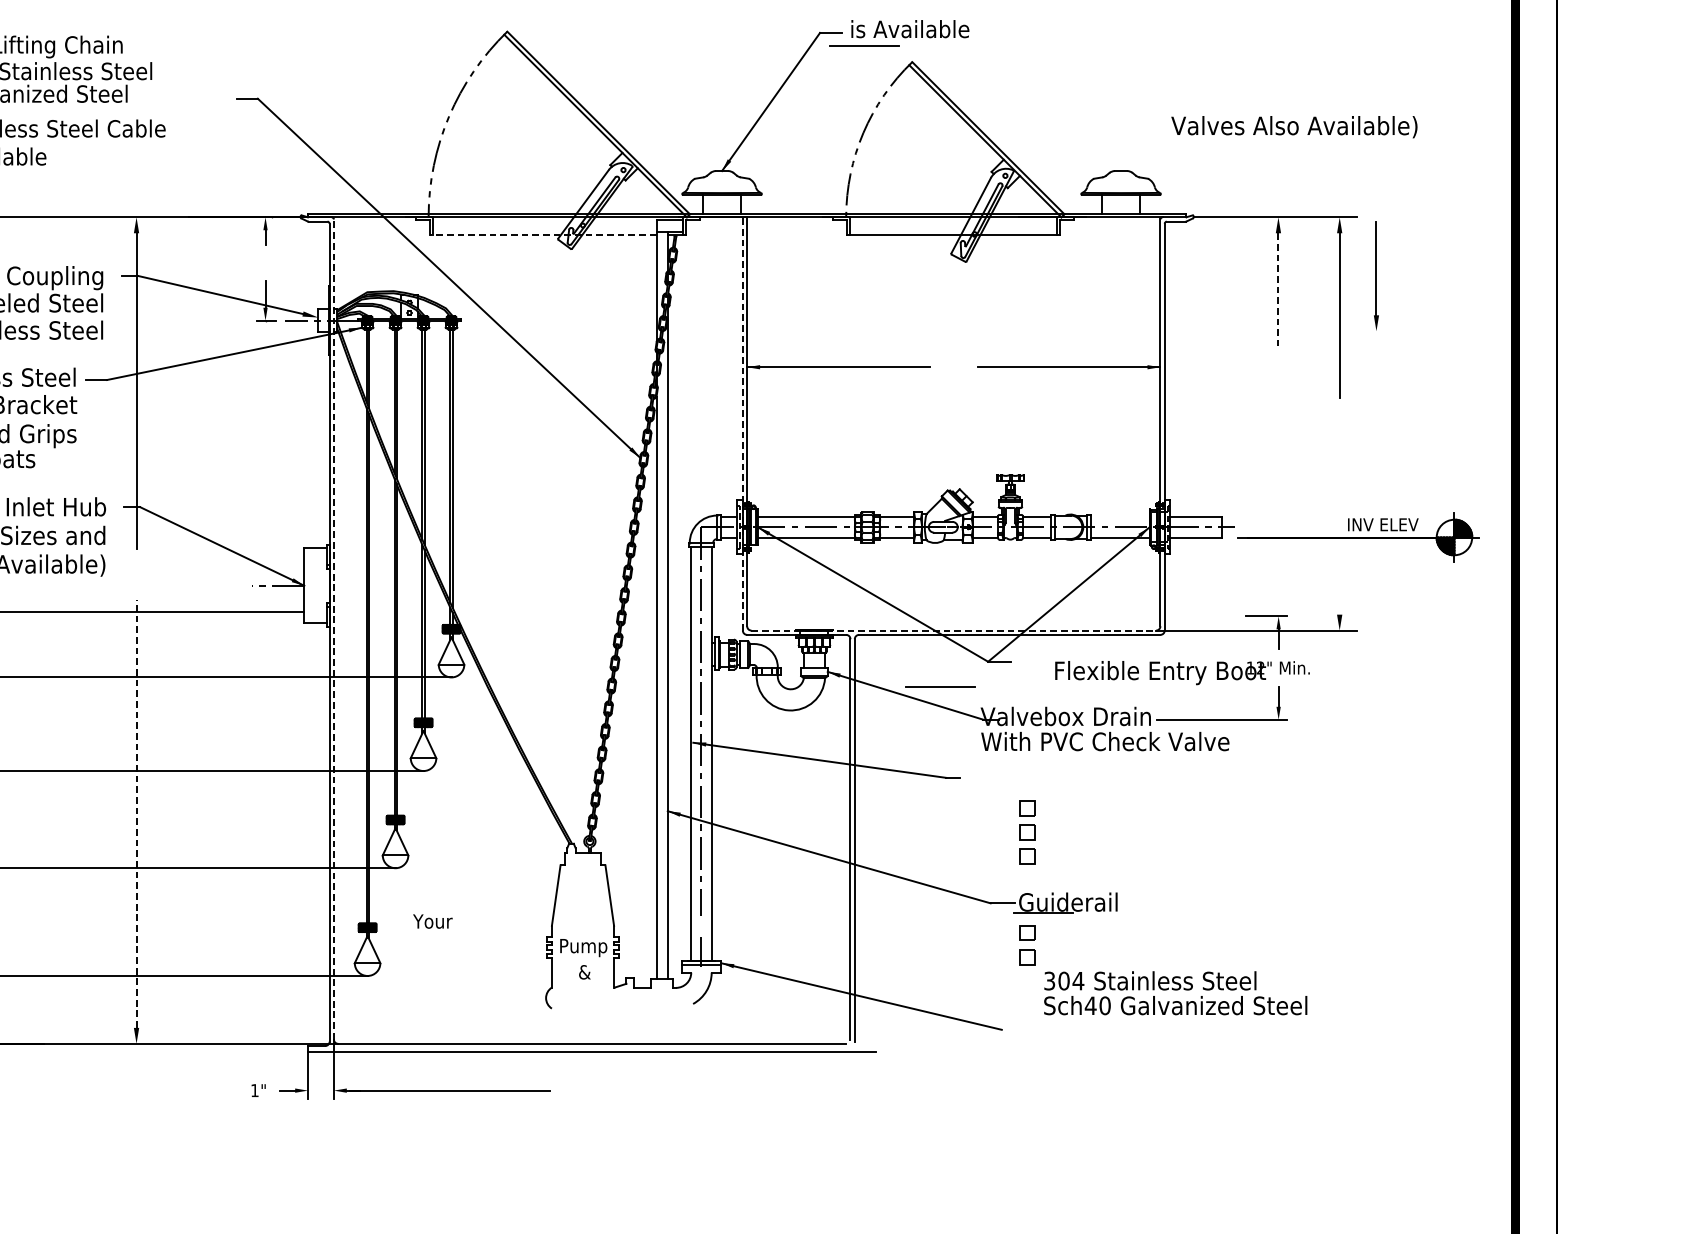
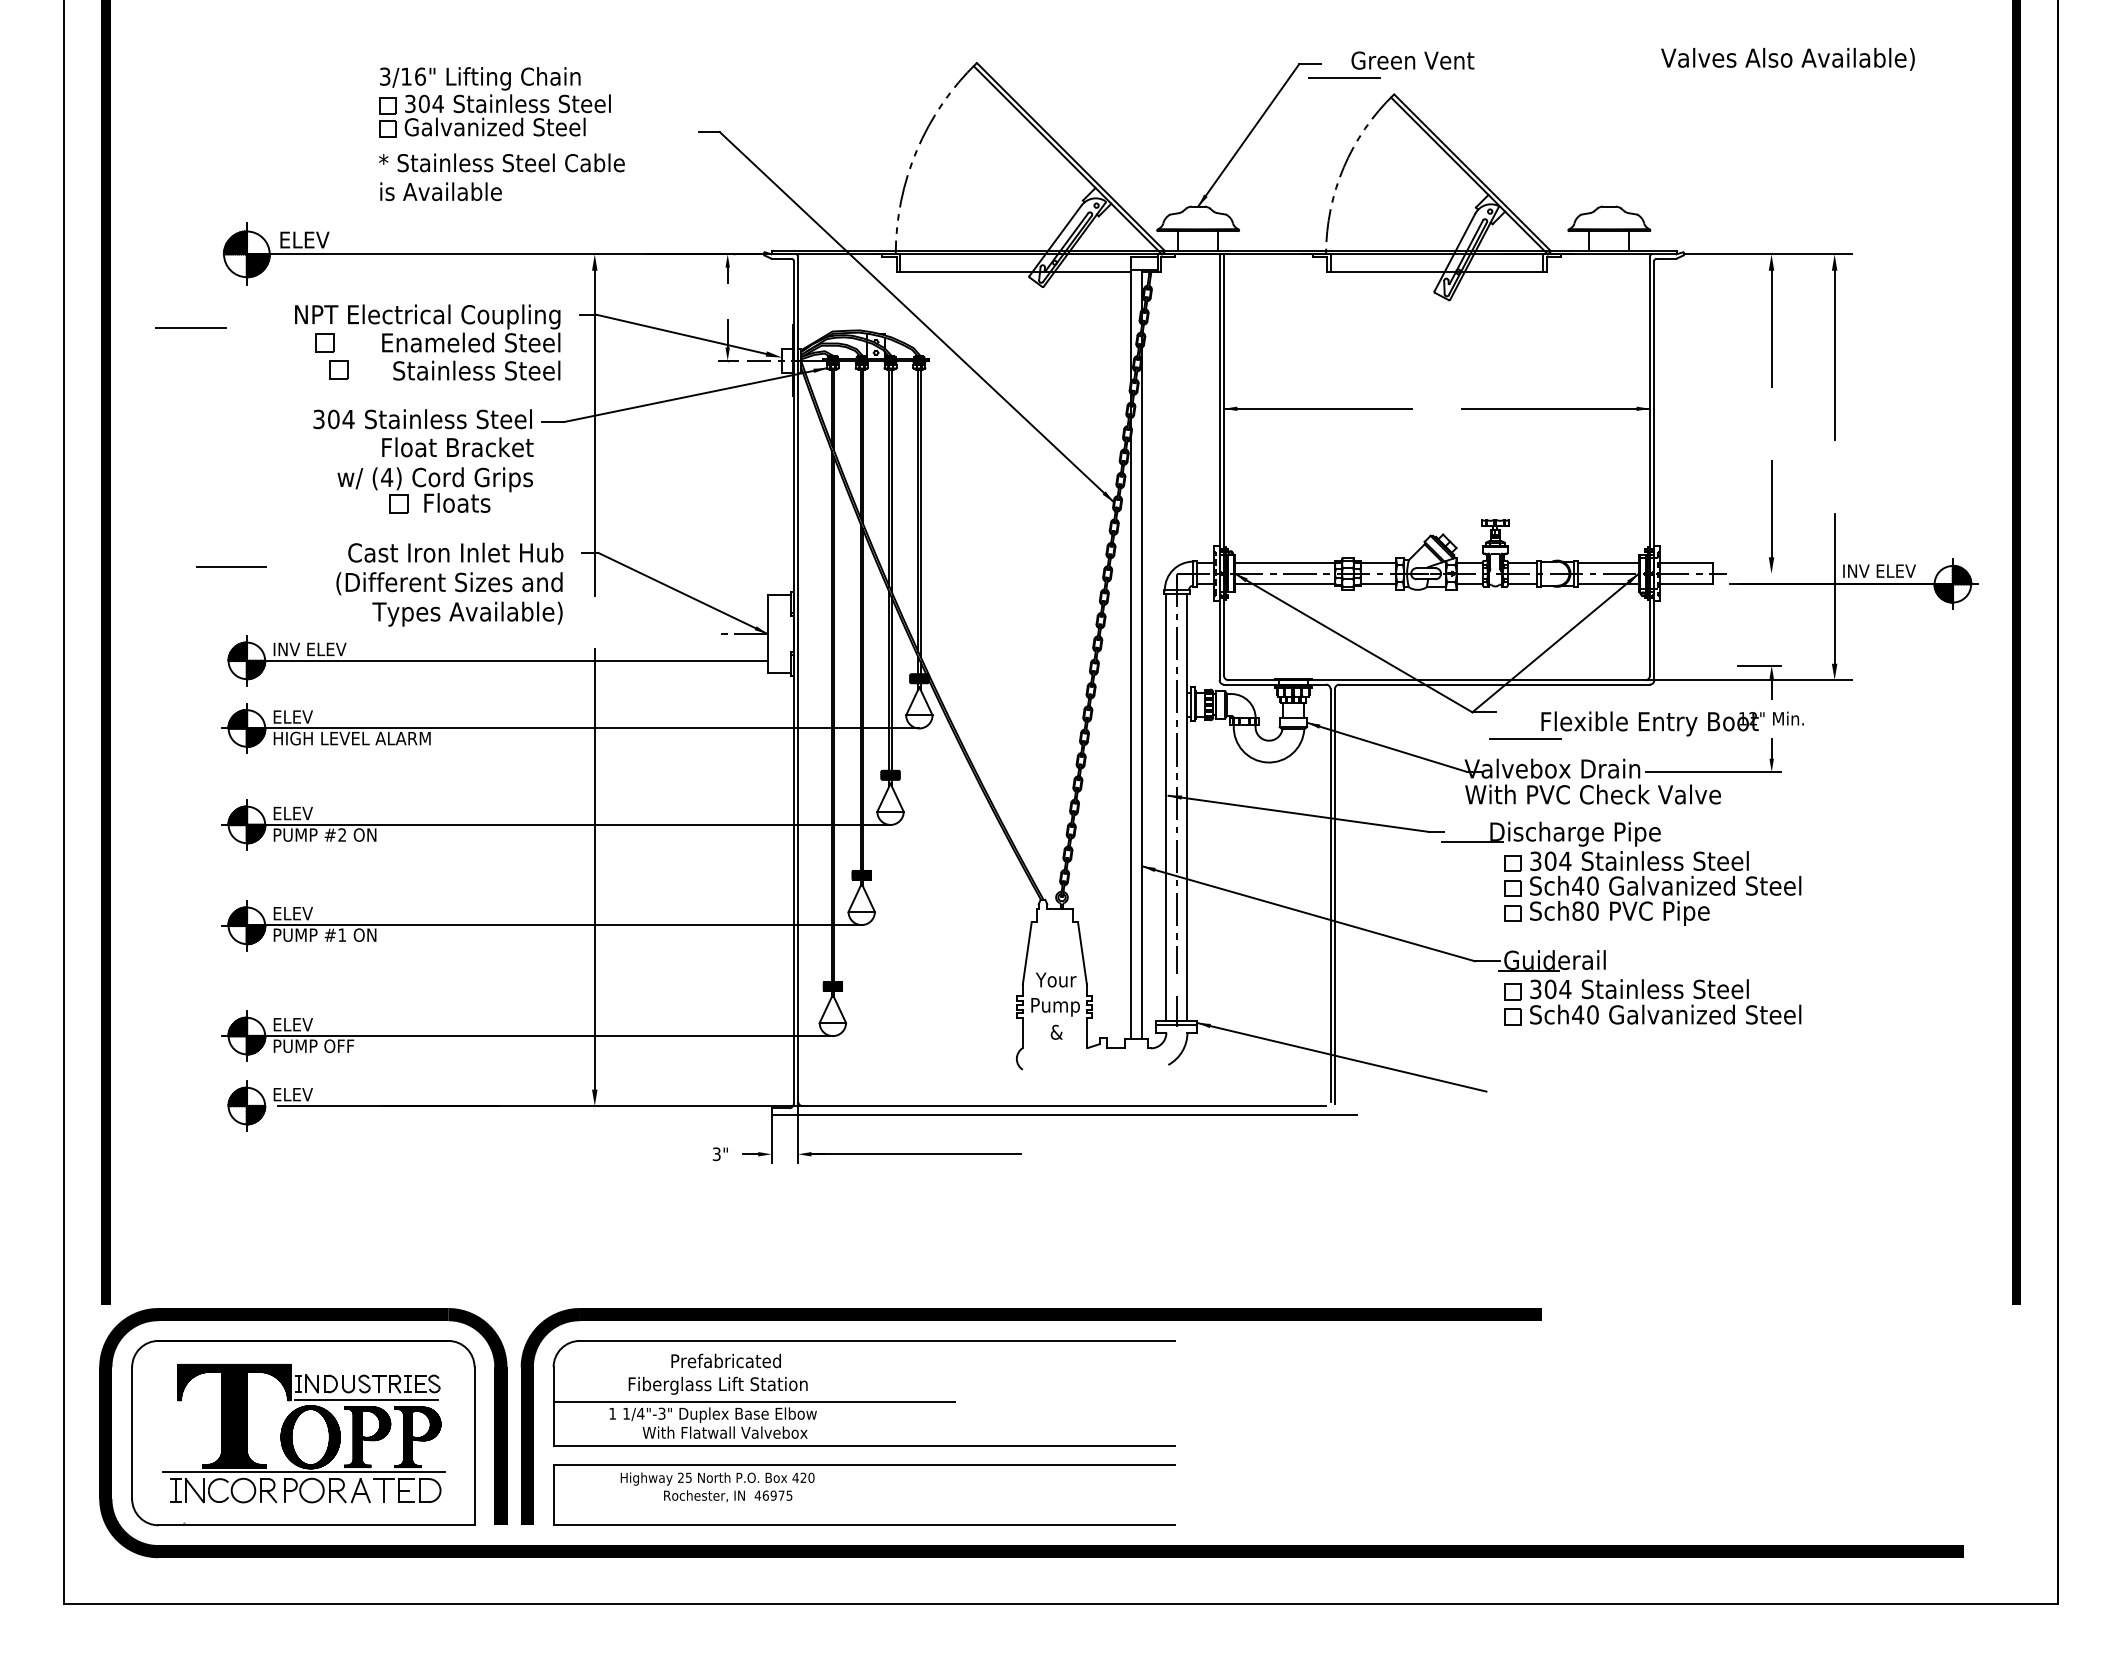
text: (920, 29) -> (1402, 60), is Available -> Green Vent
text: (1293, 127) -> (1787, 59), moved
line: (542, 234) -> (1013, 272), dashed -> solid
part: (1376, 275) -> (1771, 516), moved
line: (1278, 290) -> (1771, 329), dashed -> solid
line: (742, 424) -> (1219, 467), dashed -> solid
line: (1119, 517) -> (1607, 563), added
line: (1339, 541) -> (1834, 588), added
line: (334, 629) -> (798, 679), dashed -> solid
line: (954, 630) -> (1437, 680), dashed -> solid
line: (940, 687) -> (1525, 738), moved
line: (136, 813) -> (594, 868), dashed -> solid
part: (1132, 818) -> (1621, 873), added
text: (433, 921) -> (1056, 979), moved
text: (1175, 992) -> (1665, 1001), moved
text: (254, 1090) -> (716, 1154), 1" -> 3"

